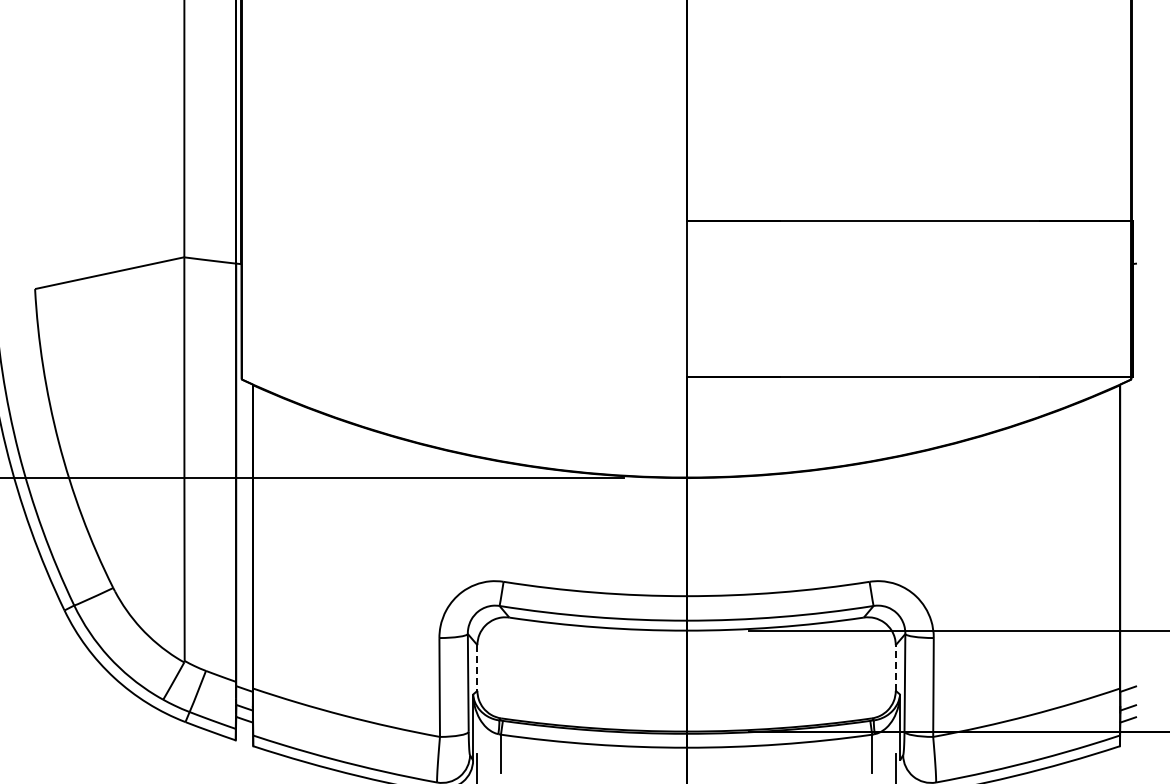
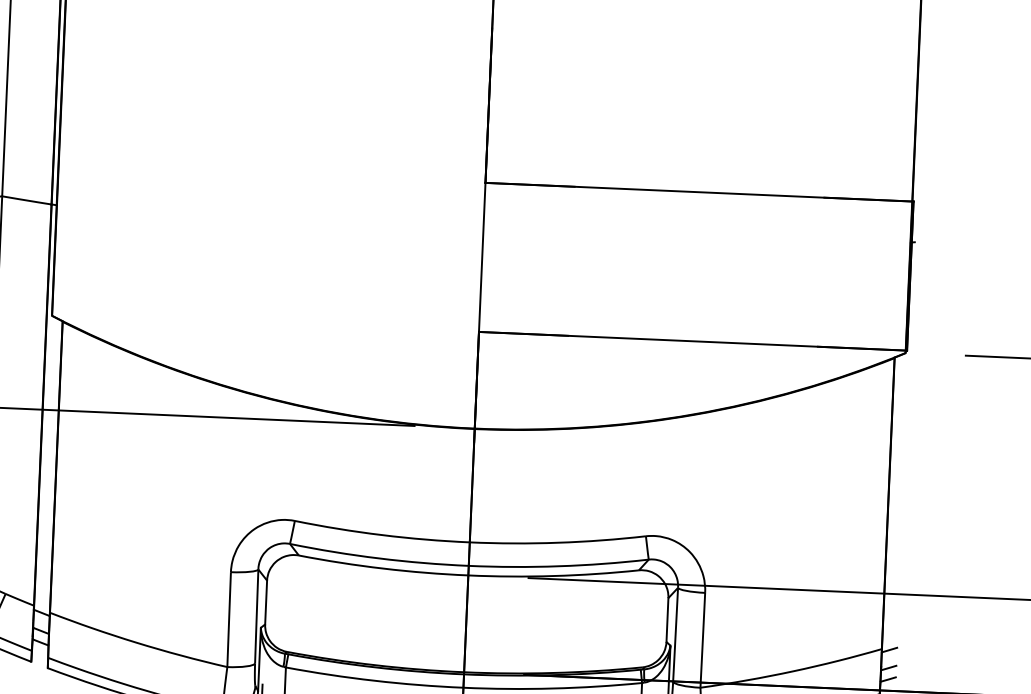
line: (477, 668) -> (266, 602), dashed -> solid
line: (895, 668) -> (667, 620), dashed -> solid

